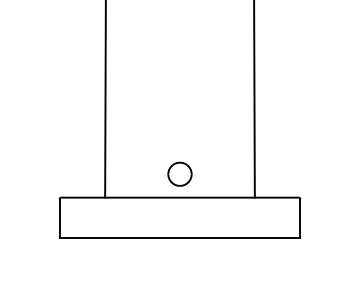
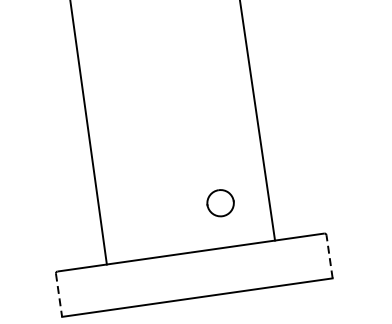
part: (179, 173) -> (219, 202), moved
line: (300, 218) -> (329, 256), solid -> dashed
line: (59, 219) -> (59, 296), solid -> dashed

